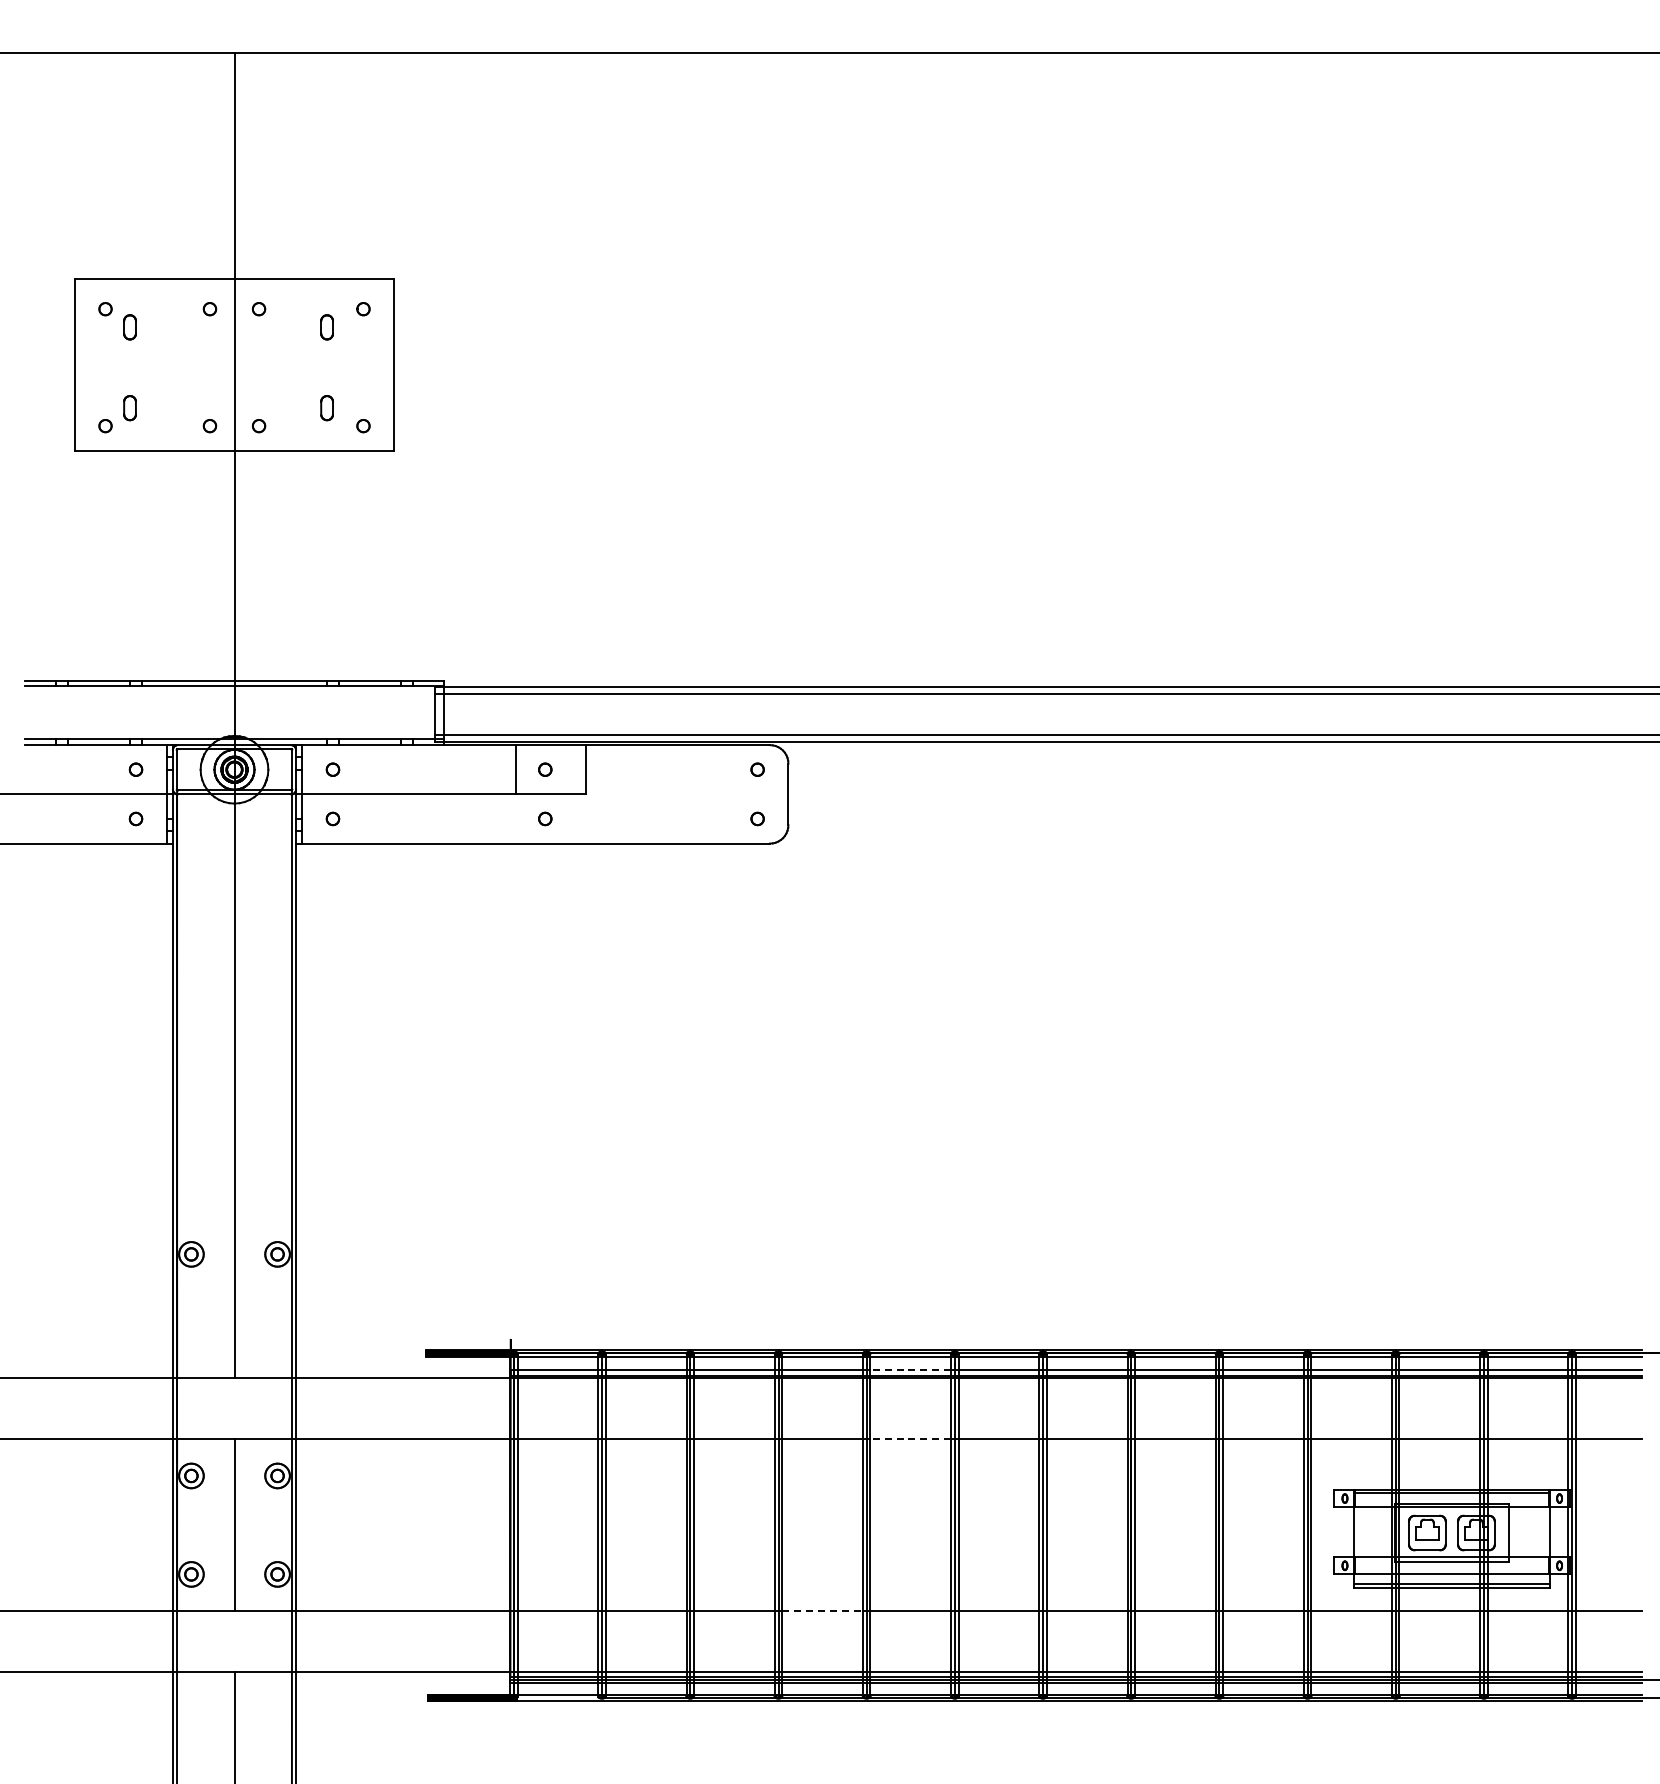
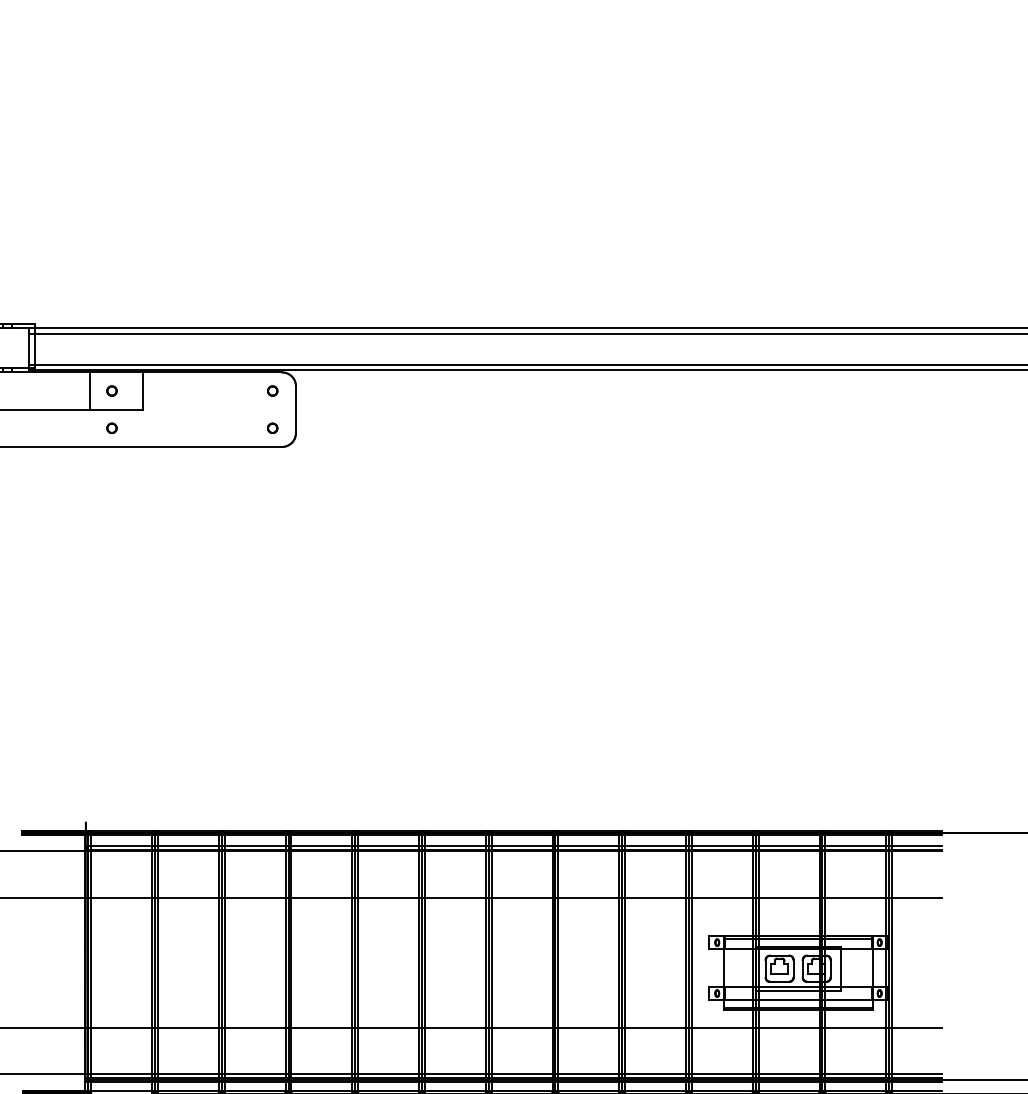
line: (910, 1370) -> (388, 845), dashed -> solid
line: (910, 1439) -> (388, 897), dashed -> solid
line: (823, 1611) -> (322, 1028), dashed -> solid

